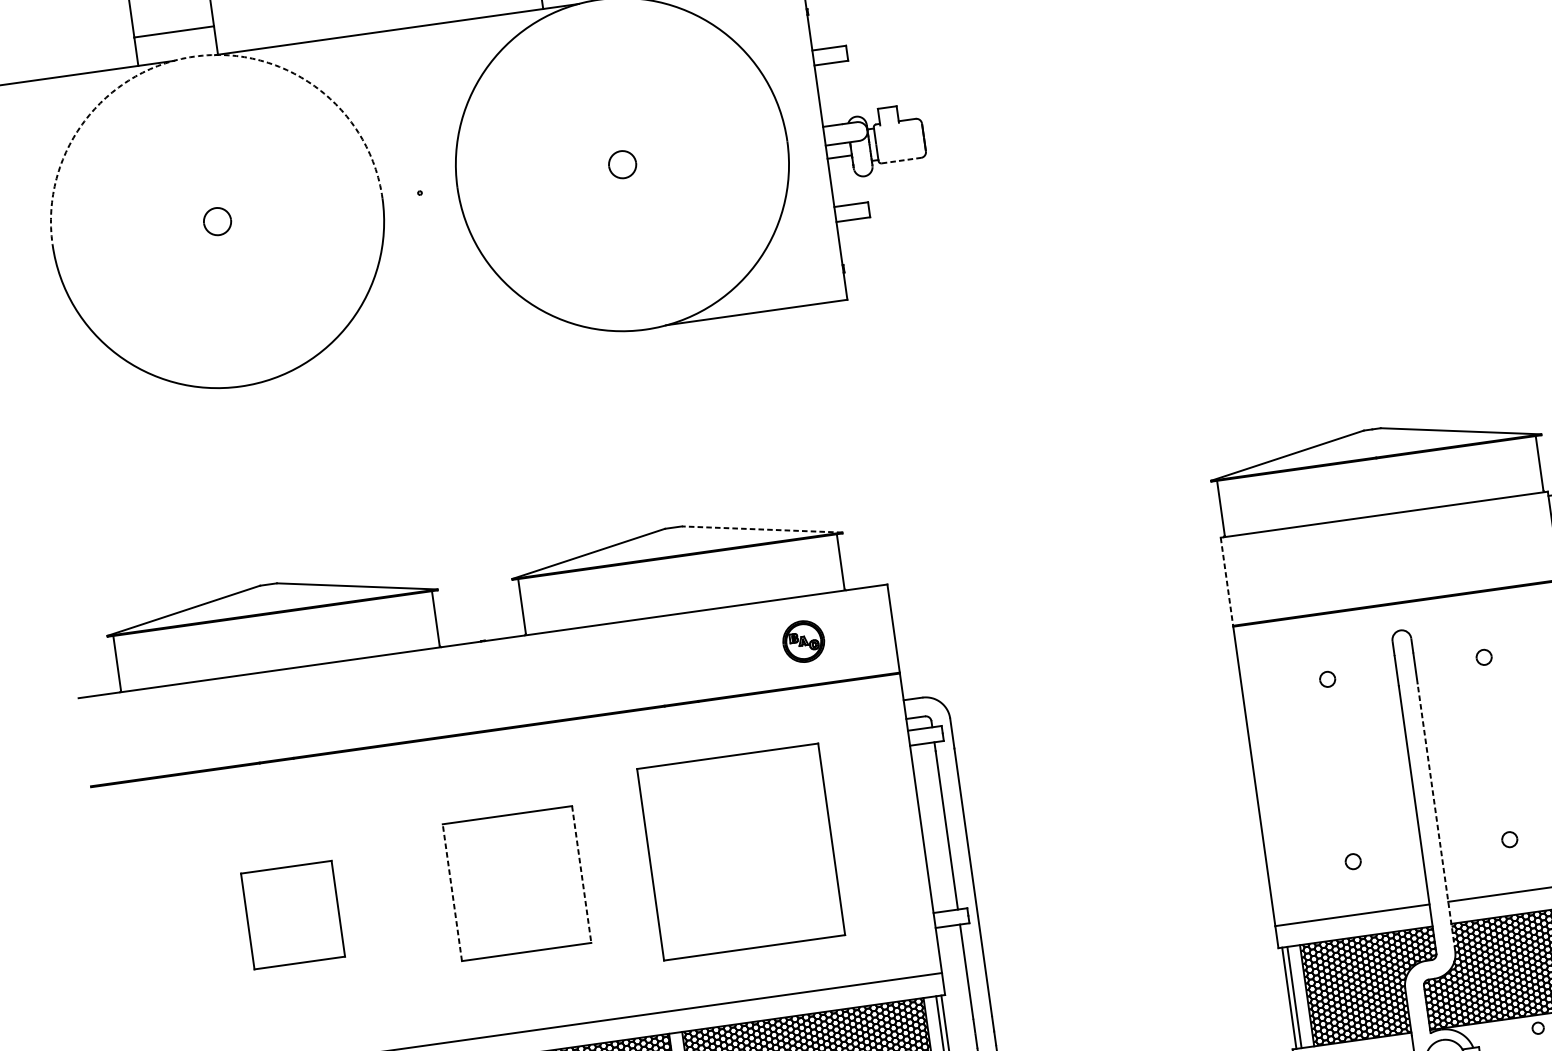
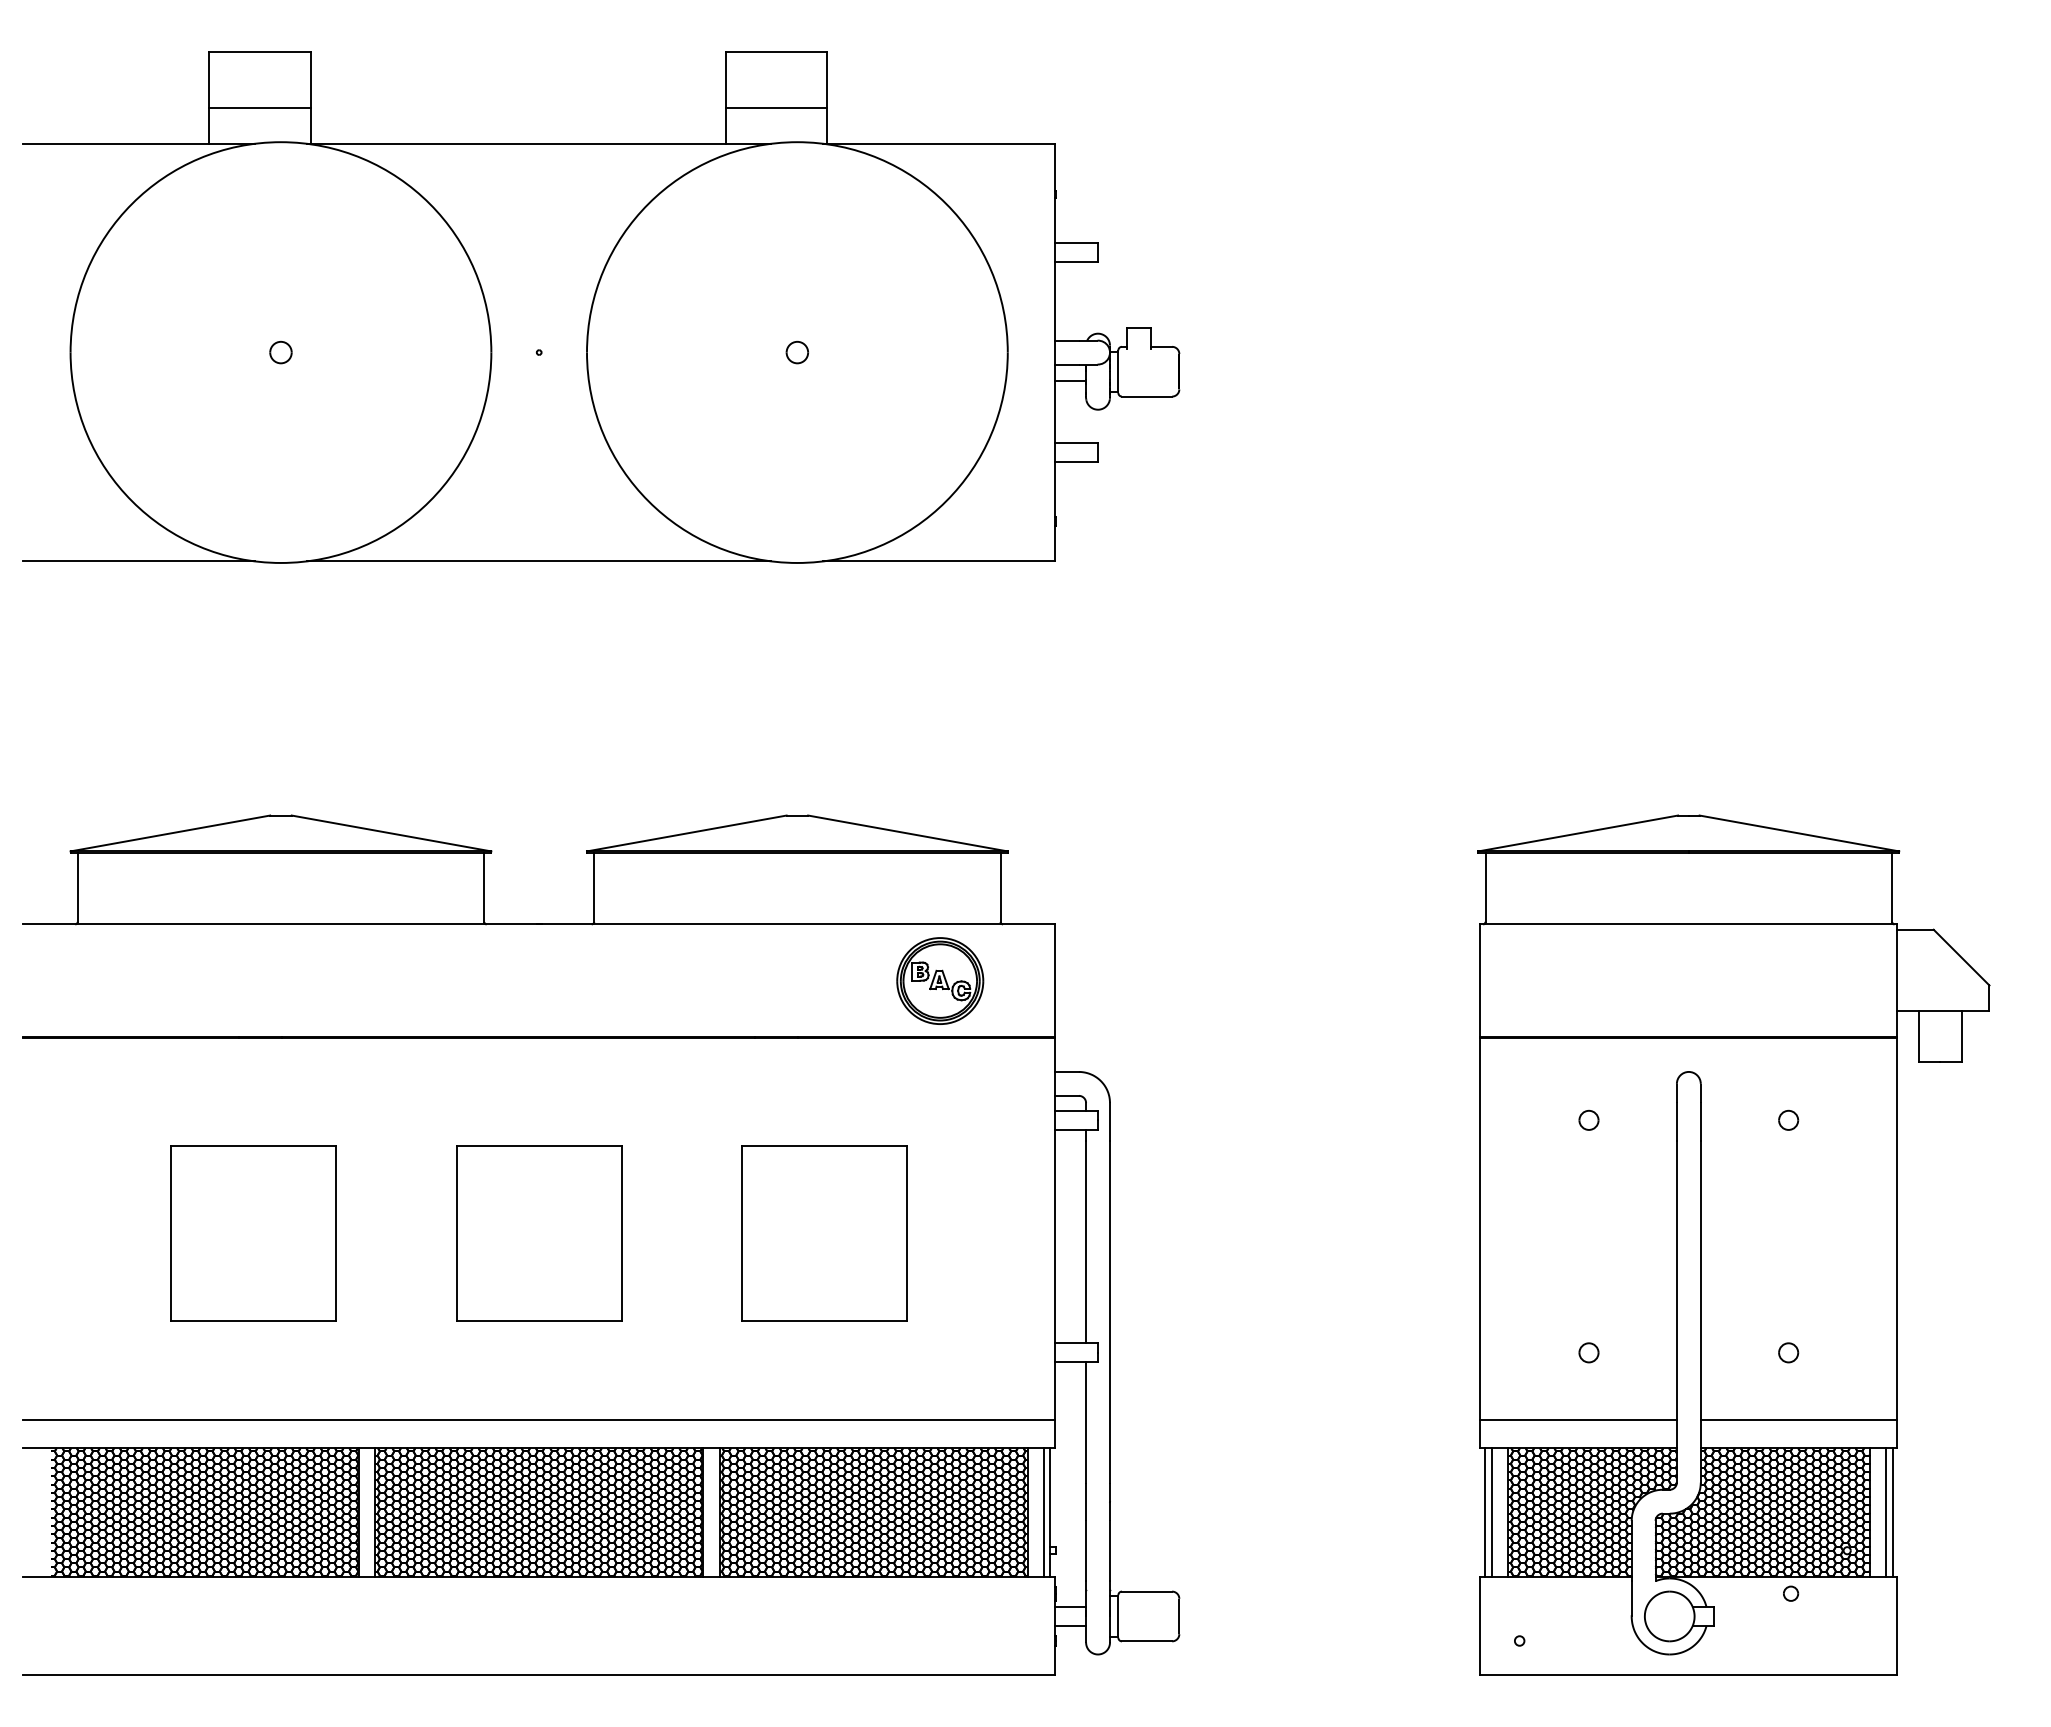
arc: (194, 56) -> (280, 142), dashed -> solid
line: (901, 160) -> (1147, 396), dashed -> solid
part: (621, 164) -> (796, 352), size x0.62
part: (217, 221) -> (280, 352), size x0.62
line: (443, 356) -> (539, 561), added
line: (128, 401) -> (138, 561), added
line: (761, 529) -> (907, 833), dashed -> solid
line: (1227, 582) -> (1480, 981), dashed -> solid
part: (803, 641) -> (940, 980), size x1.67
line: (1436, 816) -> (1700, 1311), dashed -> solid
part: (740, 852) -> (824, 1233), size x0.71
line: (581, 874) -> (621, 1233), dashed -> solid
line: (452, 892) -> (456, 1232), dashed -> solid
part: (293, 915) -> (253, 1233), size x1.43

